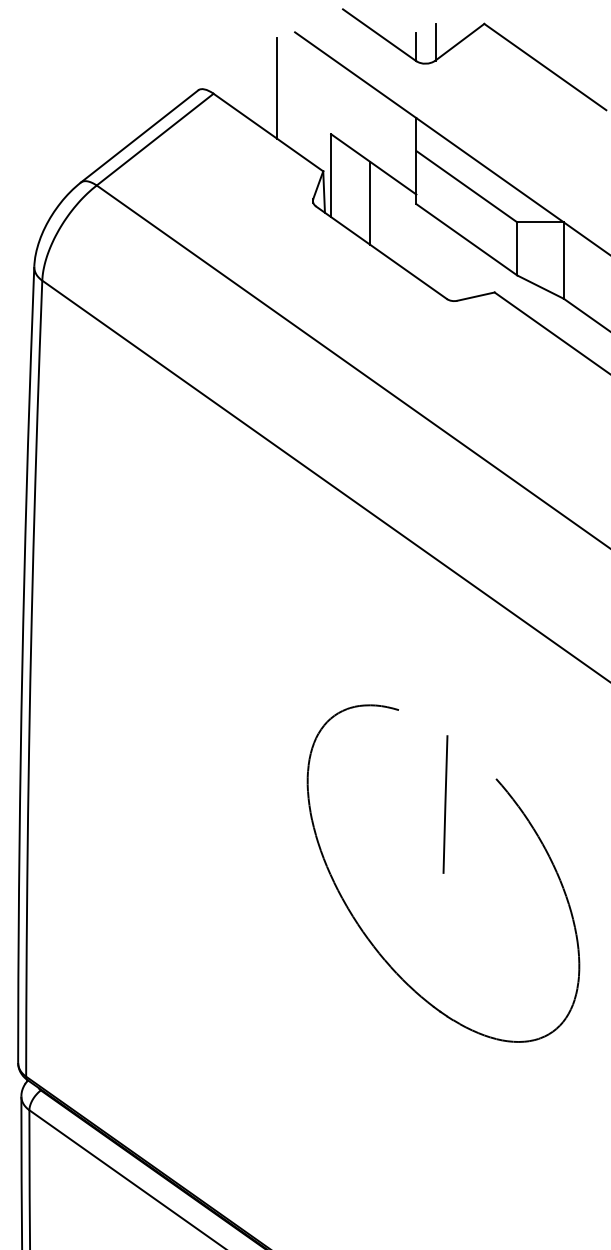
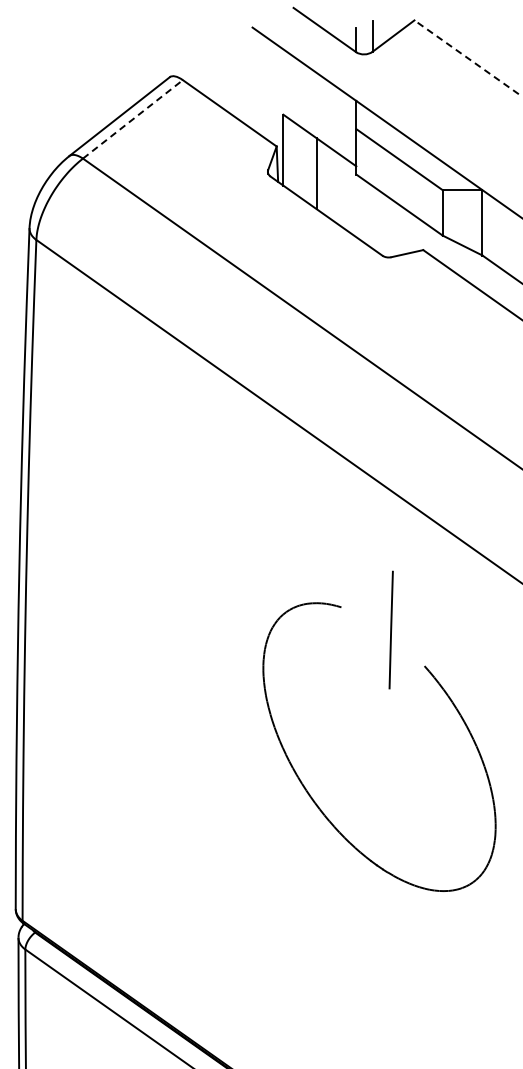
line: (545, 67) -> (466, 57), solid -> dashed
line: (277, 88) -> (237, 75), removed
line: (154, 139) -> (132, 119), solid -> dashed
line: (444, 803) -> (390, 629), moved

